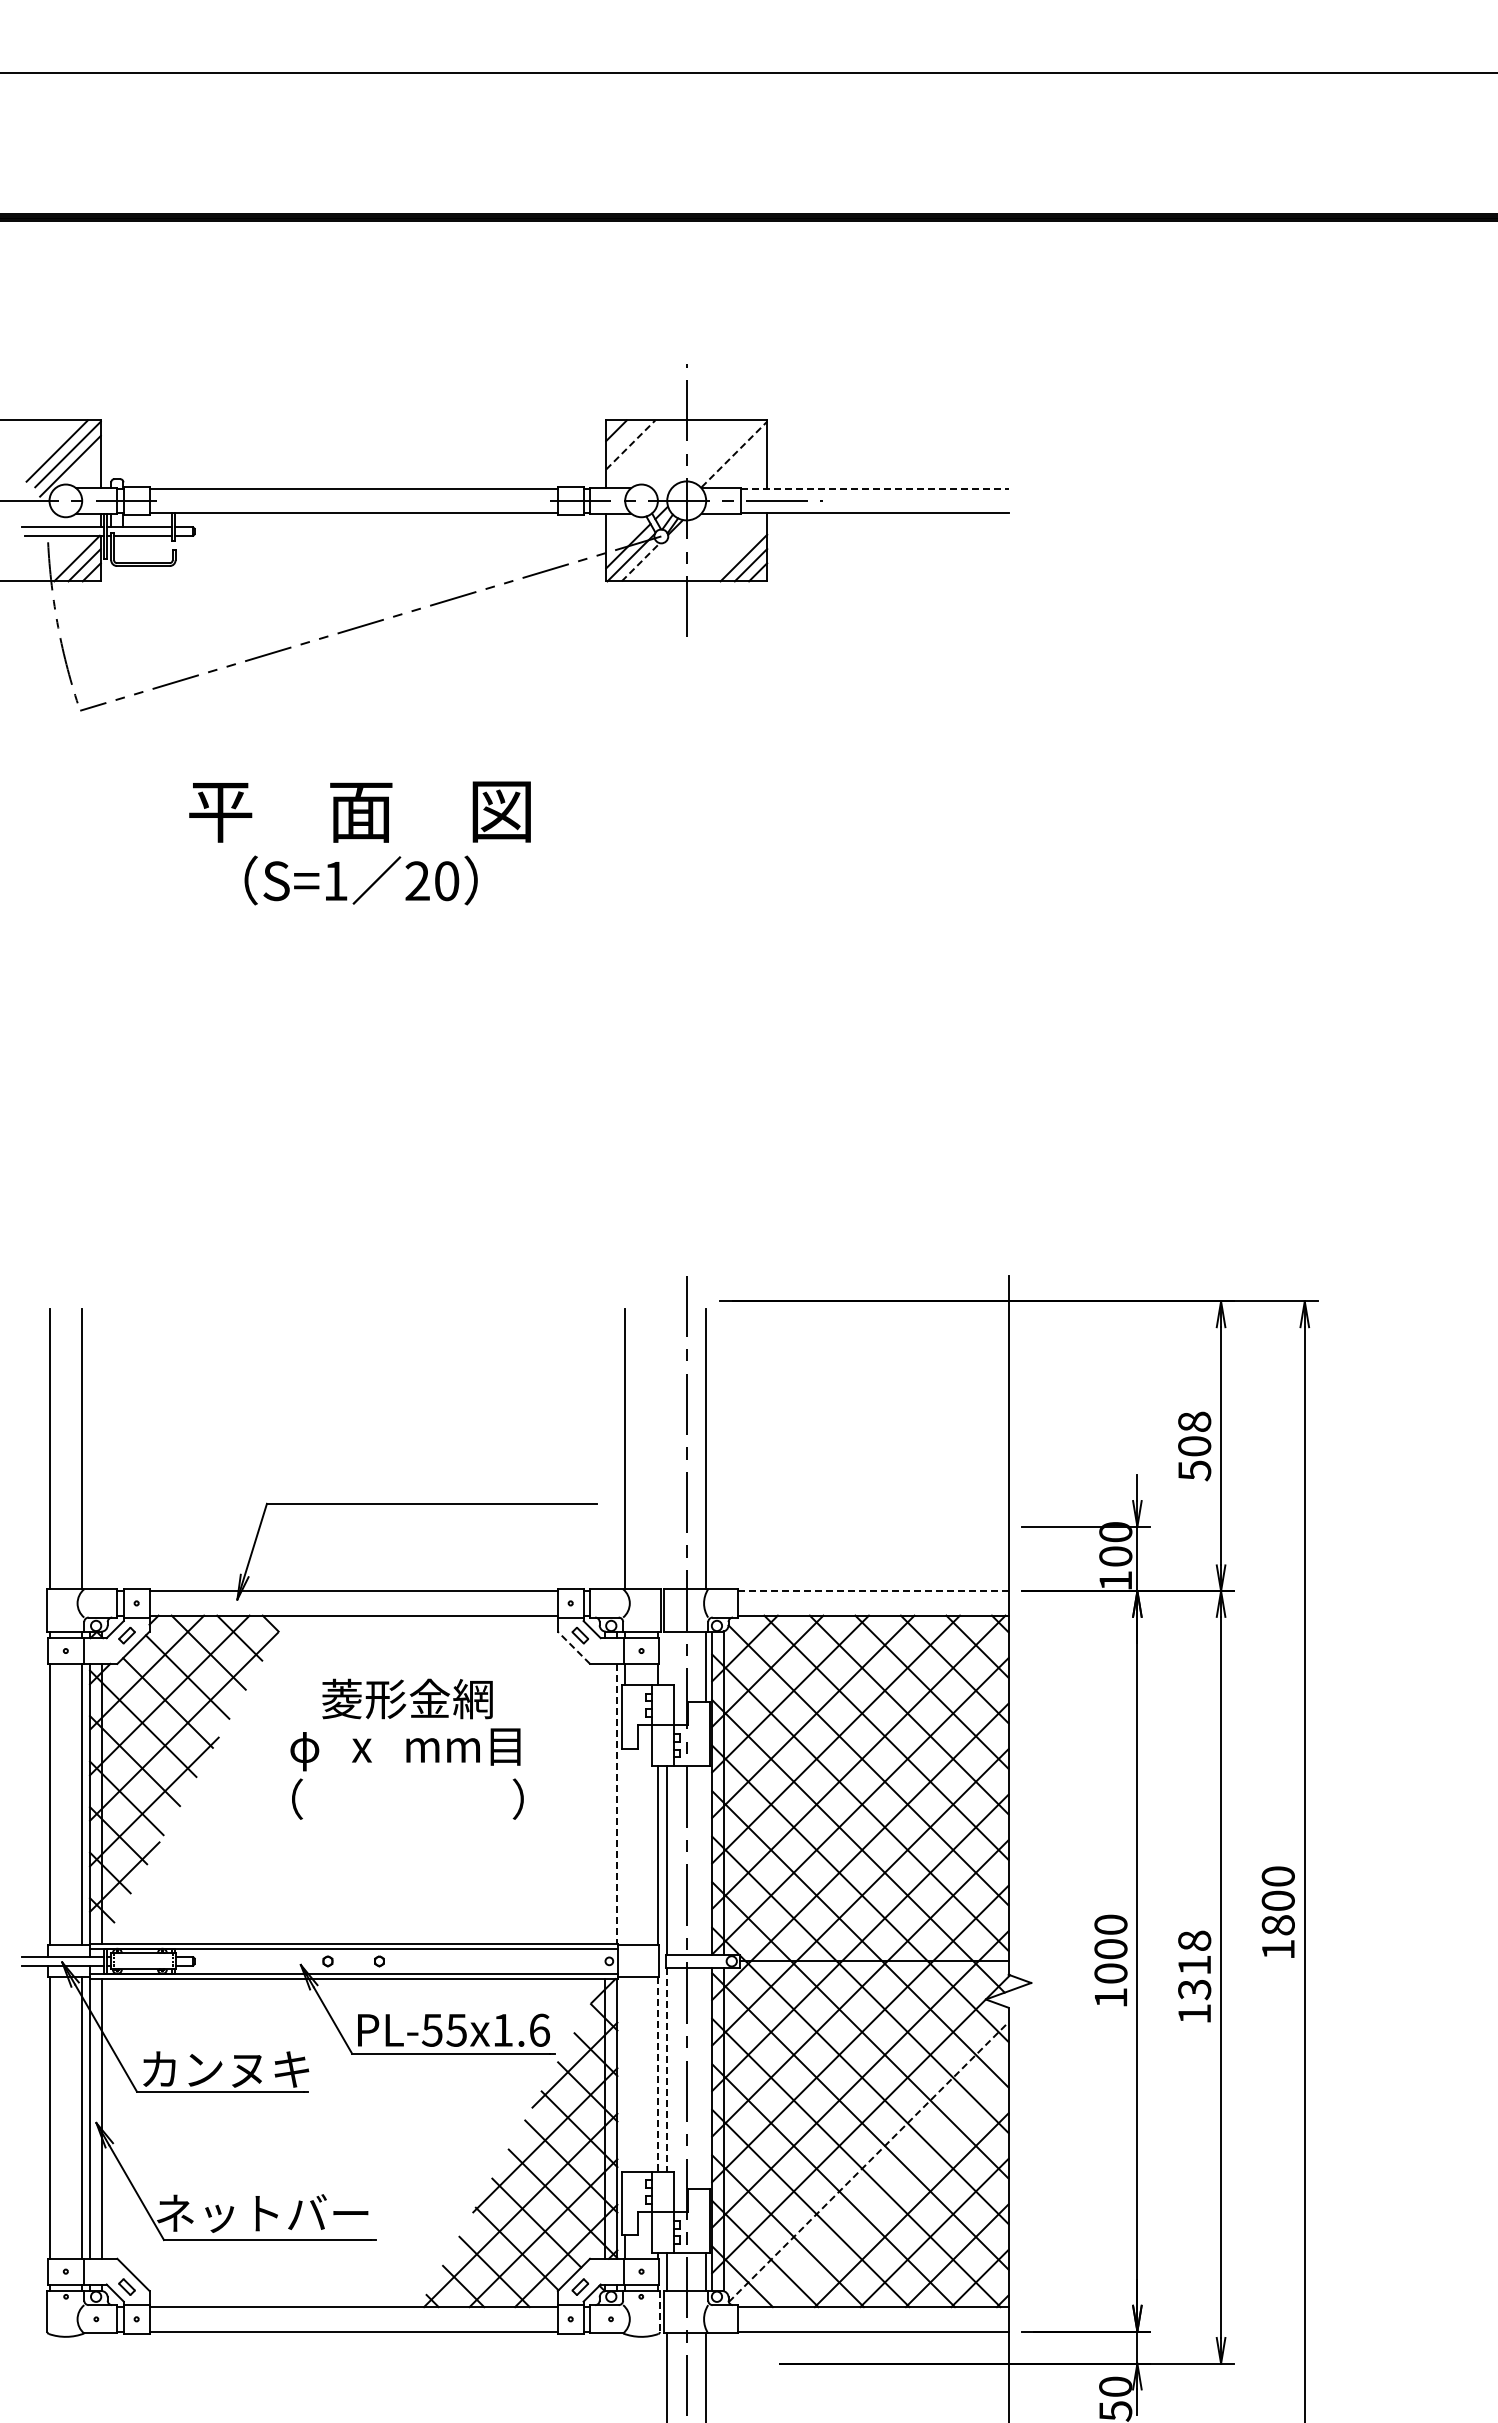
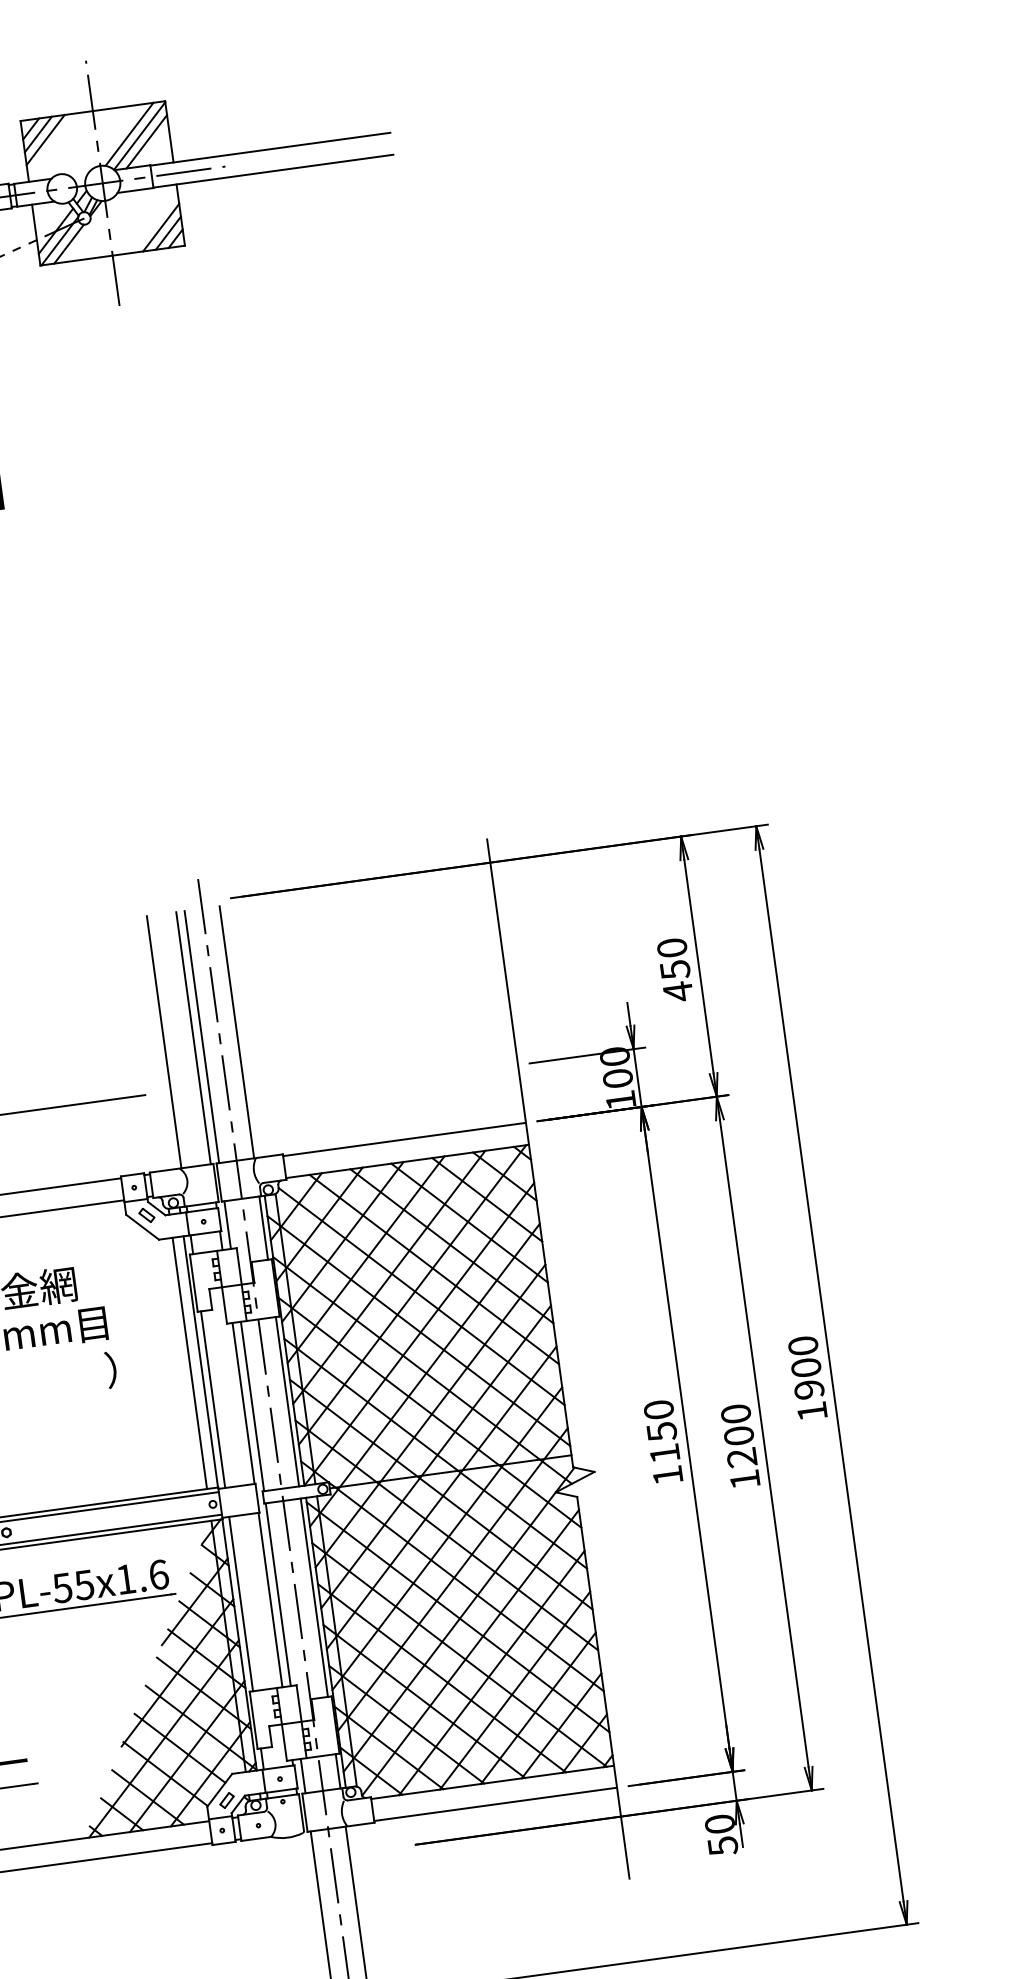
line: (623, 437) -> (38, 134), added
line: (630, 444) -> (45, 139), dashed -> solid
line: (723, 450) -> (129, 133), added
line: (734, 454) -> (139, 135), dashed -> solid
line: (740, 461) -> (146, 141), added
line: (875, 488) -> (270, 149), dashed -> solid
line: (640, 562) -> (68, 244), dashed -> solid
text: (1194, 1446) -> (675, 970), 508 -> 450
line: (657, 1448) -> (193, 1037), added
line: (667, 1448) -> (202, 1036), added
line: (873, 1591) -> (404, 1139), dashed -> solid
line: (573, 1647) -> (142, 1226), dashed -> solid
line: (667, 1657) -> (227, 1224), added
line: (605, 1803) -> (190, 1363), added
line: (617, 1803) -> (200, 1361), dashed -> solid
line: (625, 1846) -> (213, 1399), added
line: (706, 1859) -> (287, 1400), added
text: (1277, 1925) -> (808, 1390), 1800 -> 1900
text: (1110, 1961) -> (663, 1442), 1000 -> 1150
text: (1194, 1965) -> (738, 1436), 1318 -> 1200
line: (667, 2069) -> (278, 1594), dashed -> solid
line: (625, 2074) -> (241, 1604), added
line: (657, 2075) -> (270, 1600), dashed -> solid
line: (706, 2078) -> (314, 1597), added
line: (868, 2162) -> (470, 1653), dashed -> solid
line: (888, 2187) -> (491, 1673), added
line: (659, 2311) -> (301, 1812), dashed -> solid

